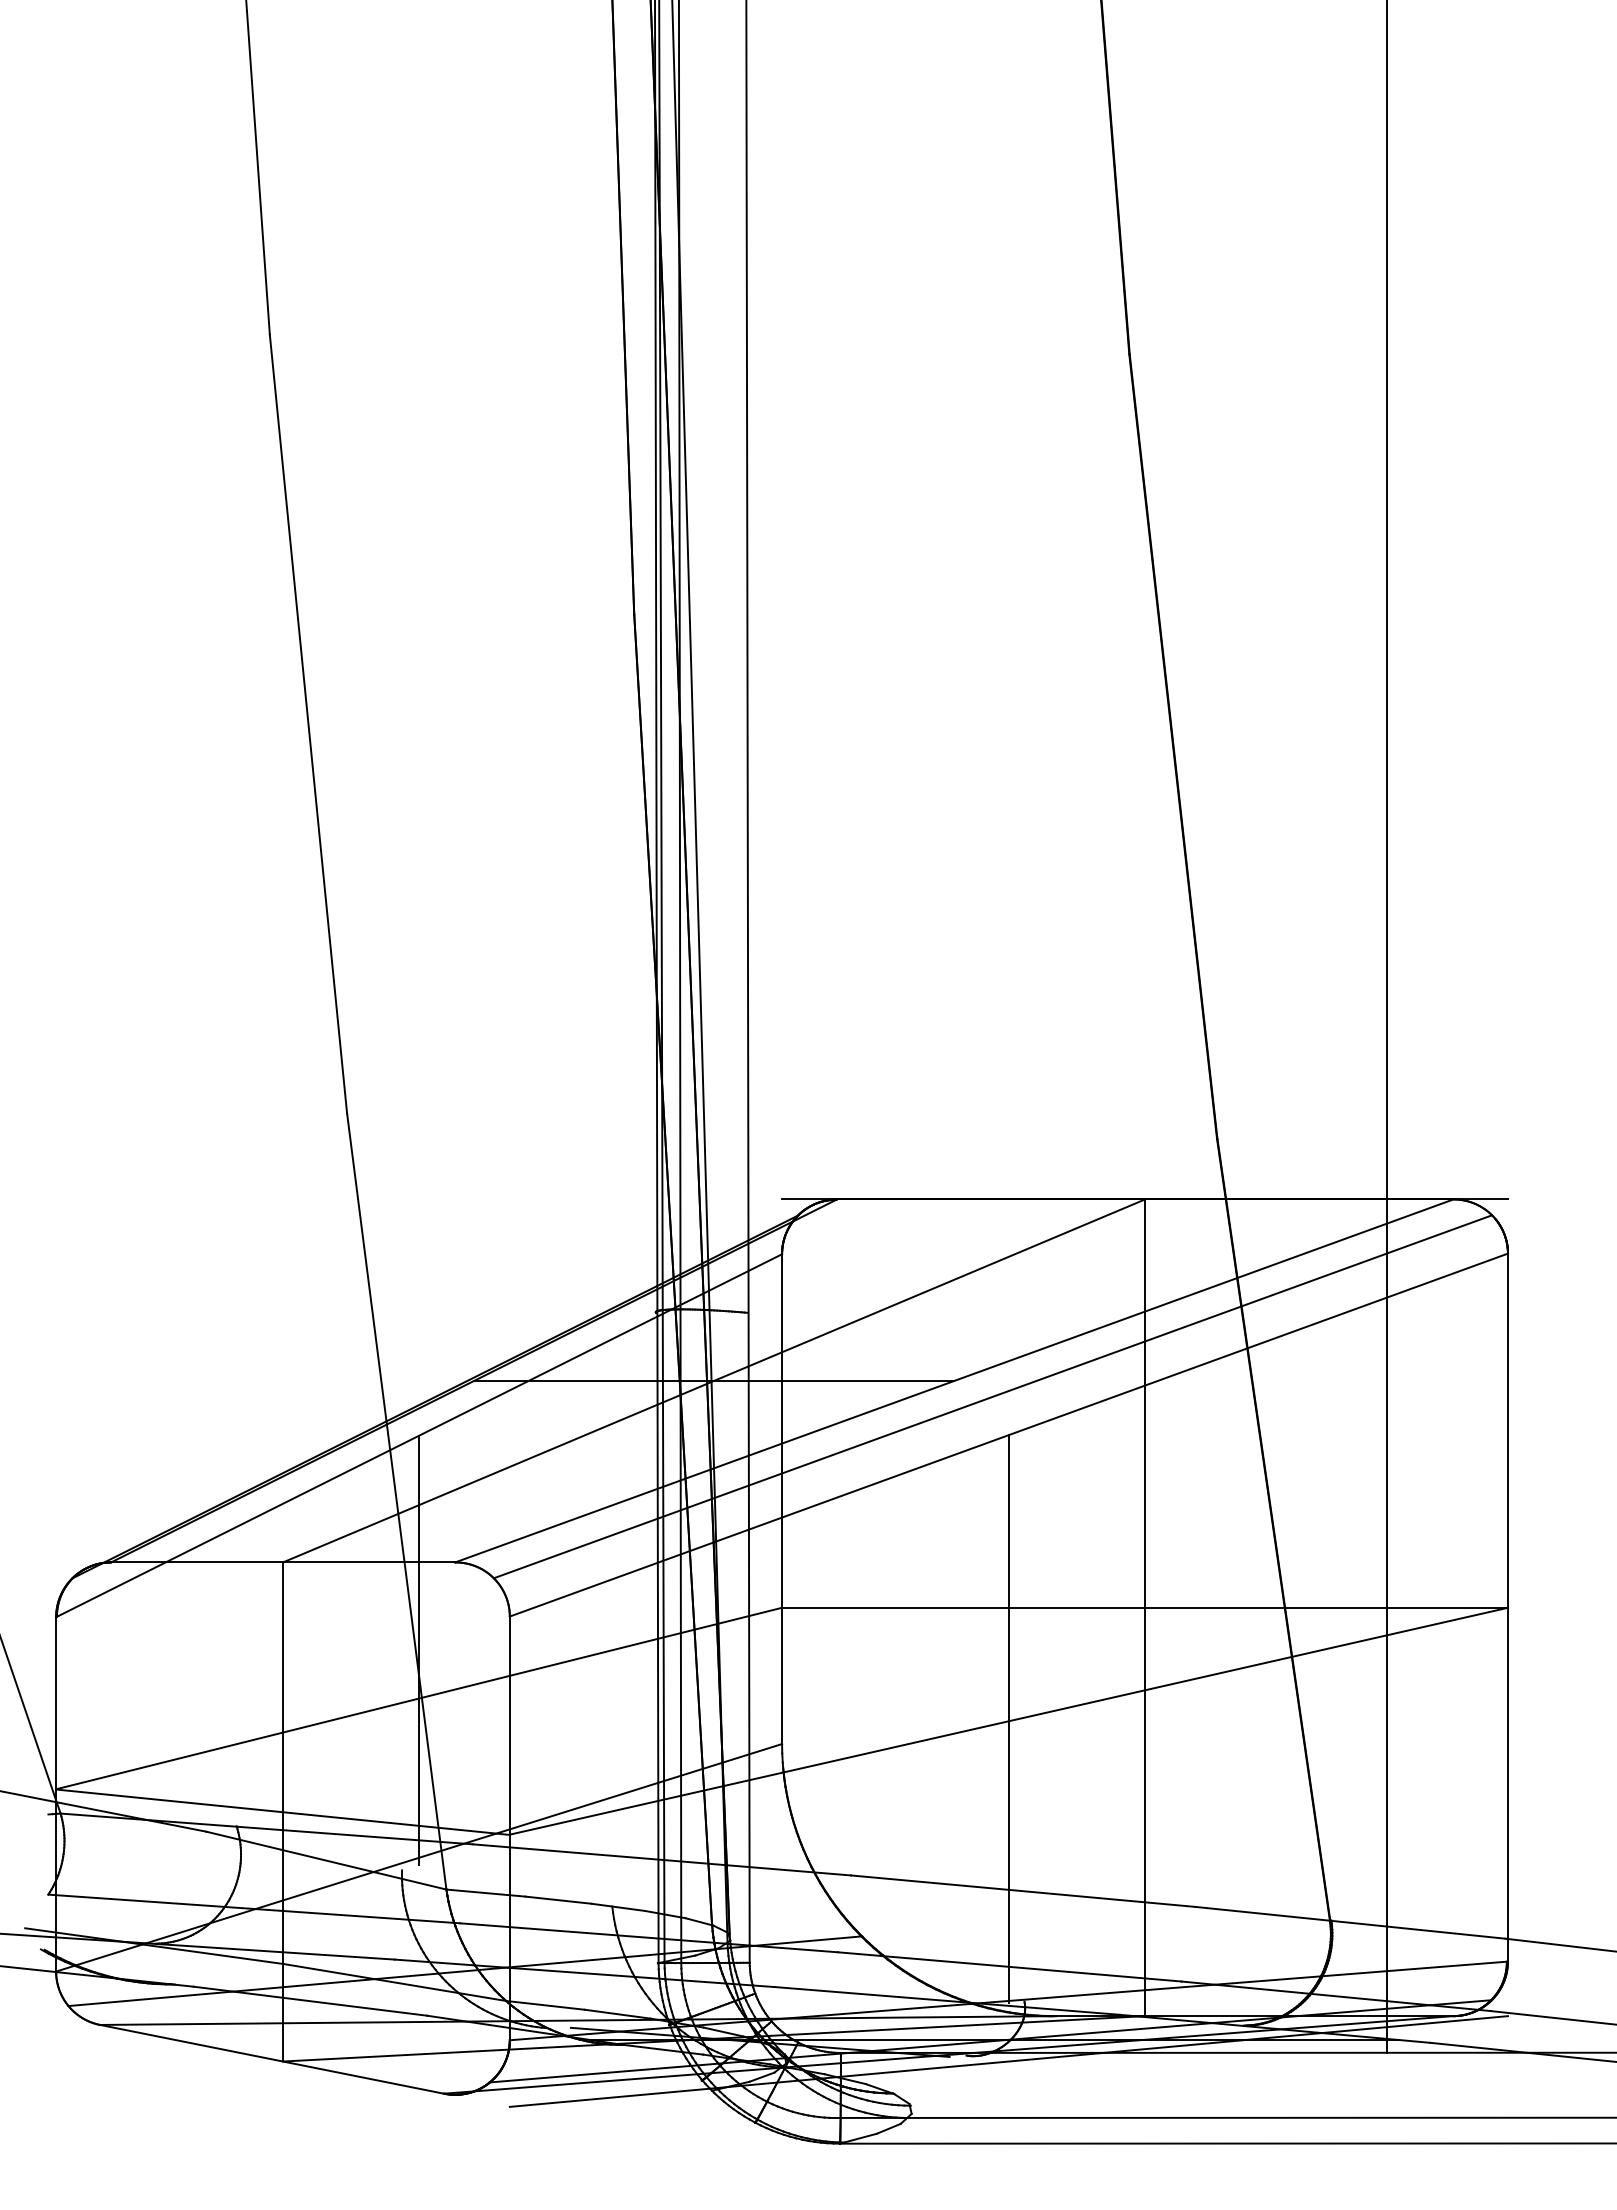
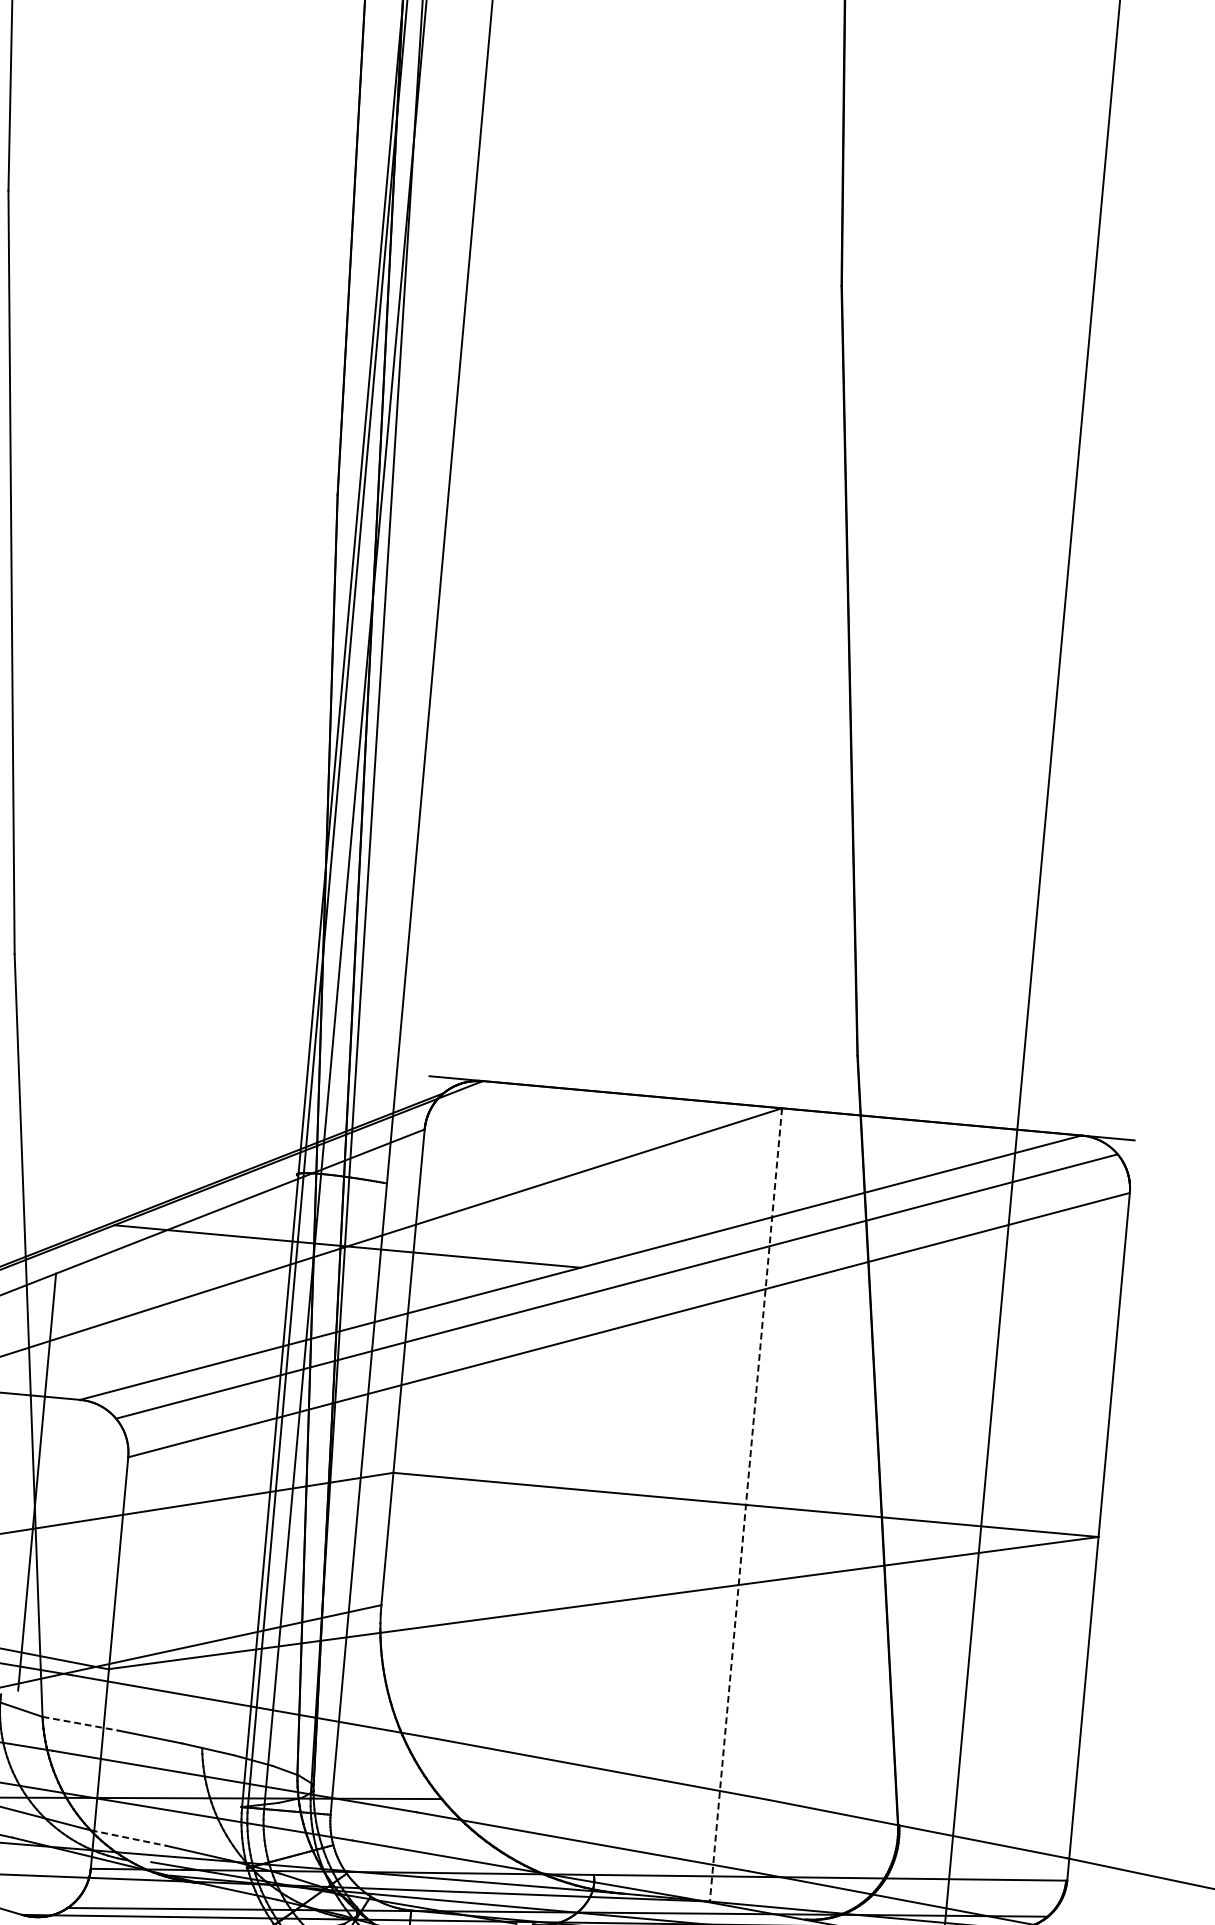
line: (1145, 1608) -> (746, 1505), solid -> dashed
line: (1008, 1718) -> (603, 1600), removed
line: (485, 1893) -> (80, 1724), solid -> dashed
line: (545, 2005) -> (128, 1838), solid -> dashed

